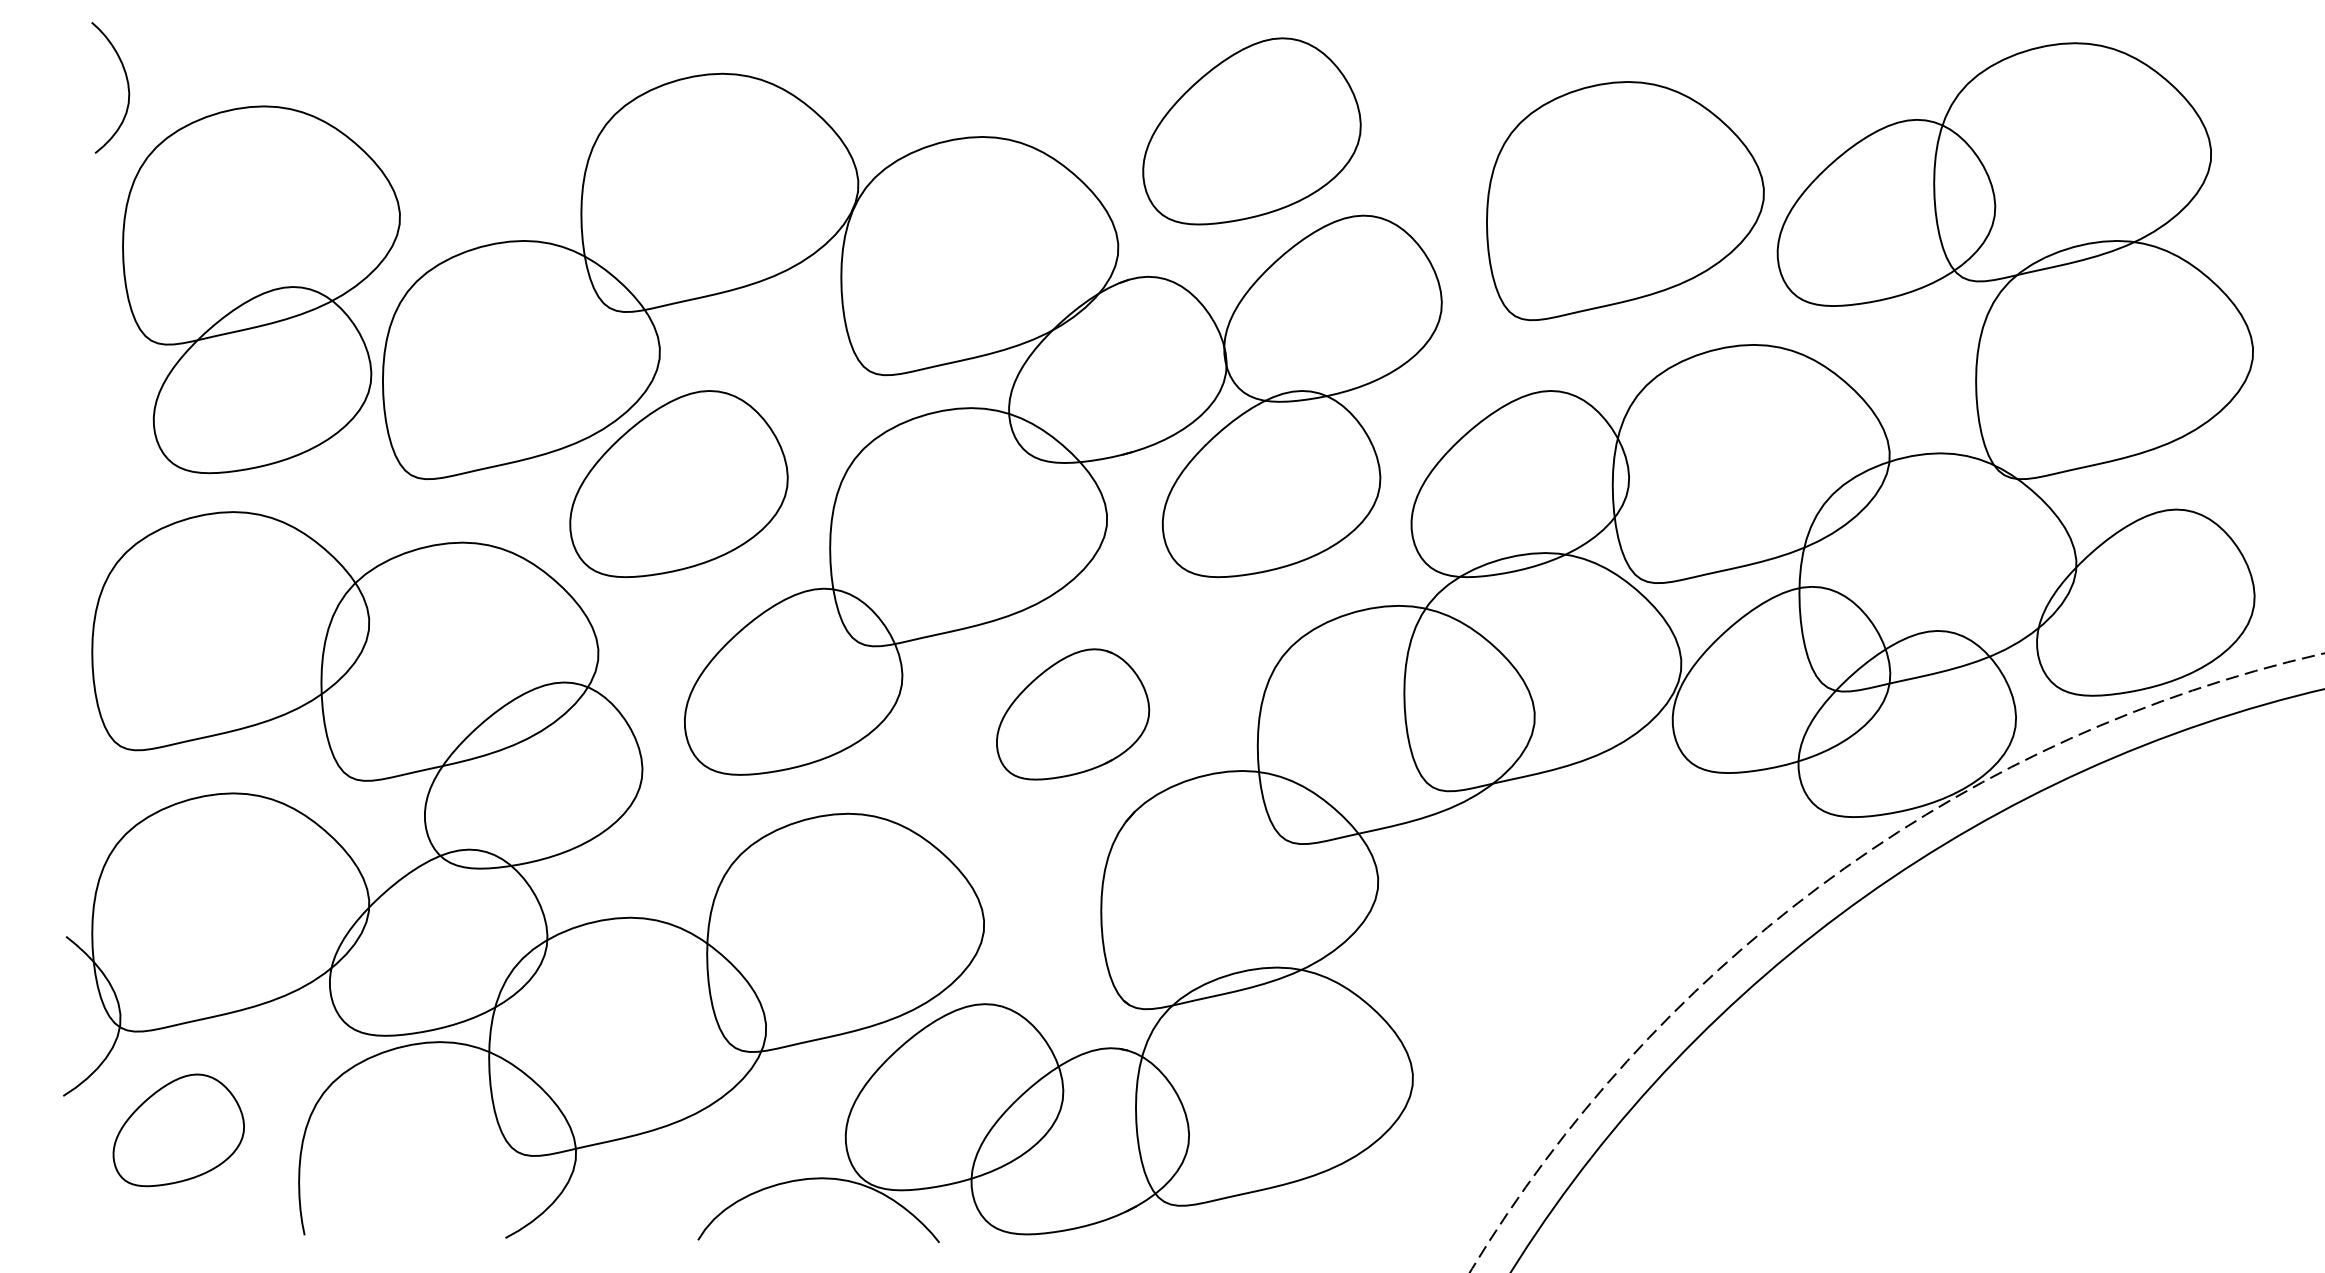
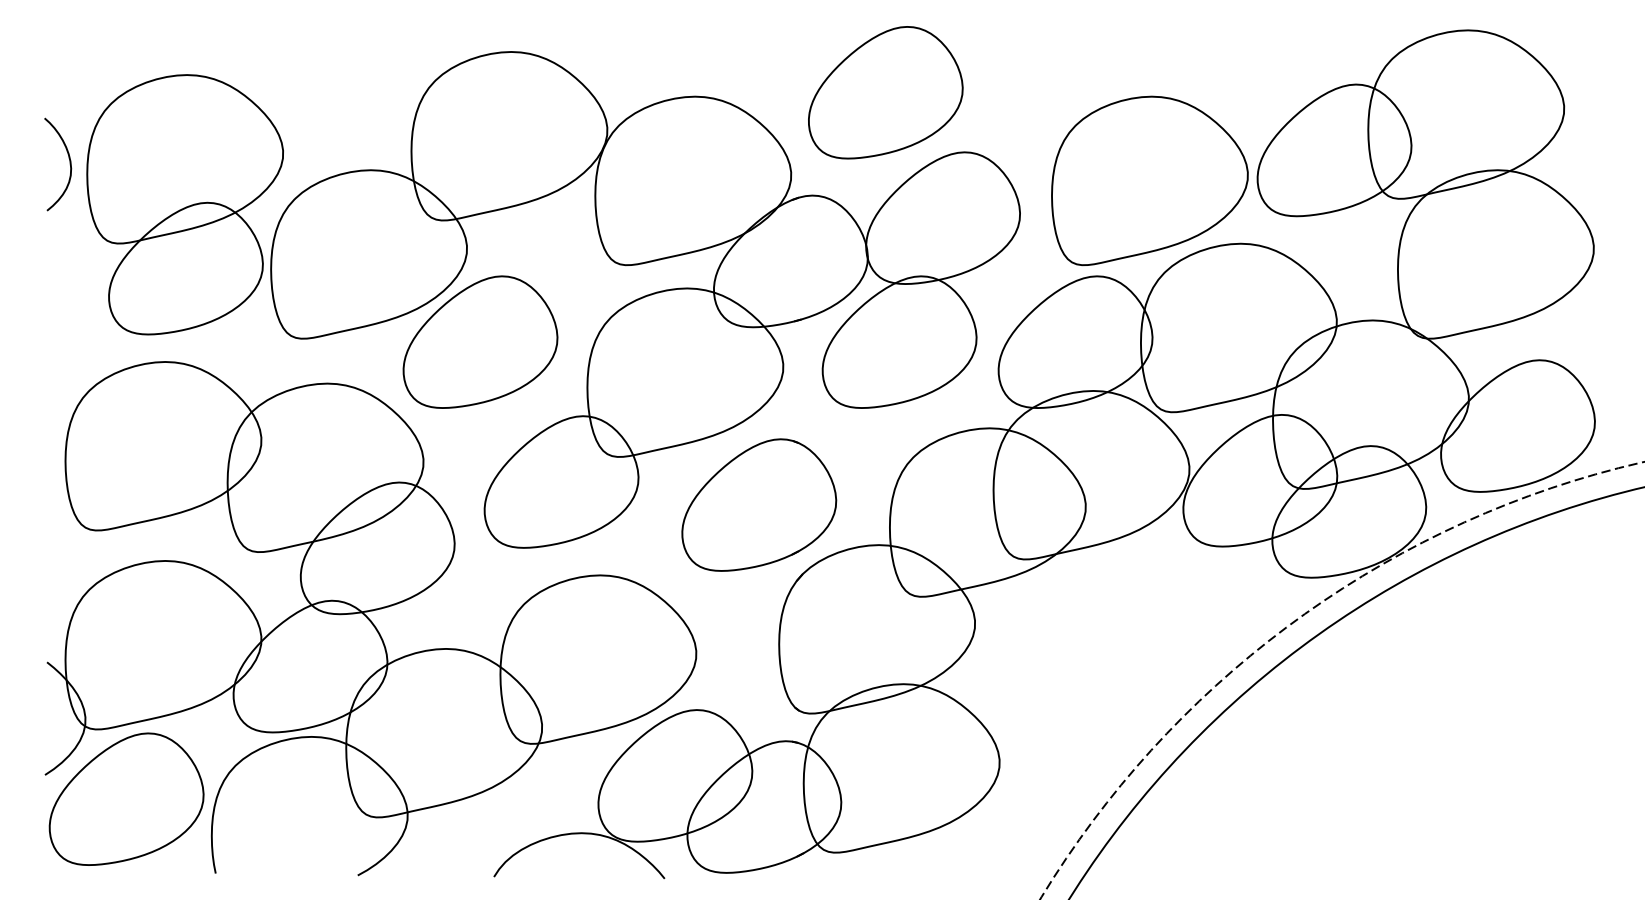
curve: (127, 87) -> (69, 164), moved
part: (1625, 201) -> (1149, 181), moved
part: (1072, 714) -> (758, 505), size x1.43
part: (178, 1130) -> (126, 799), size x1.67

